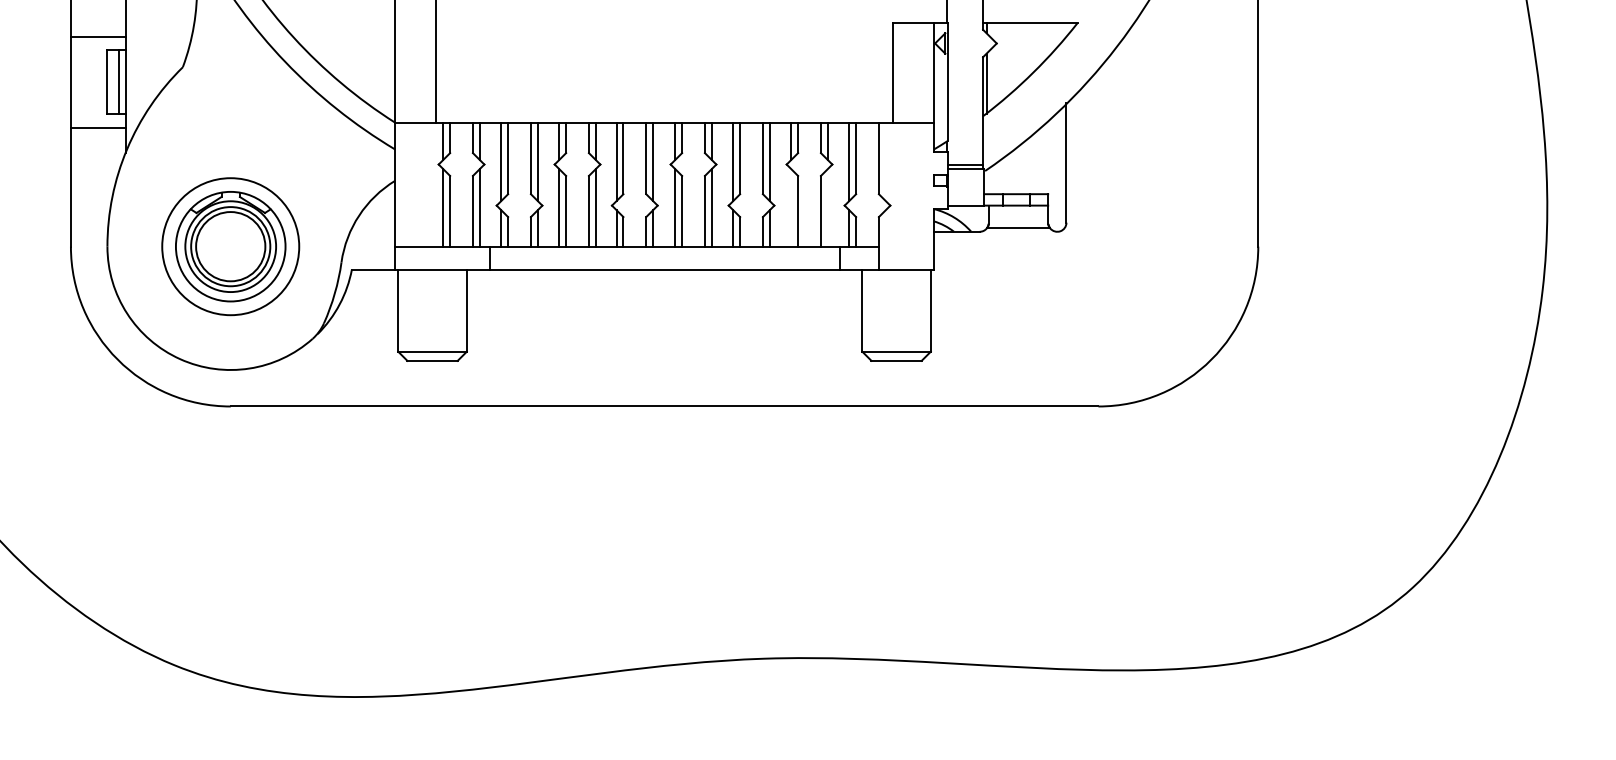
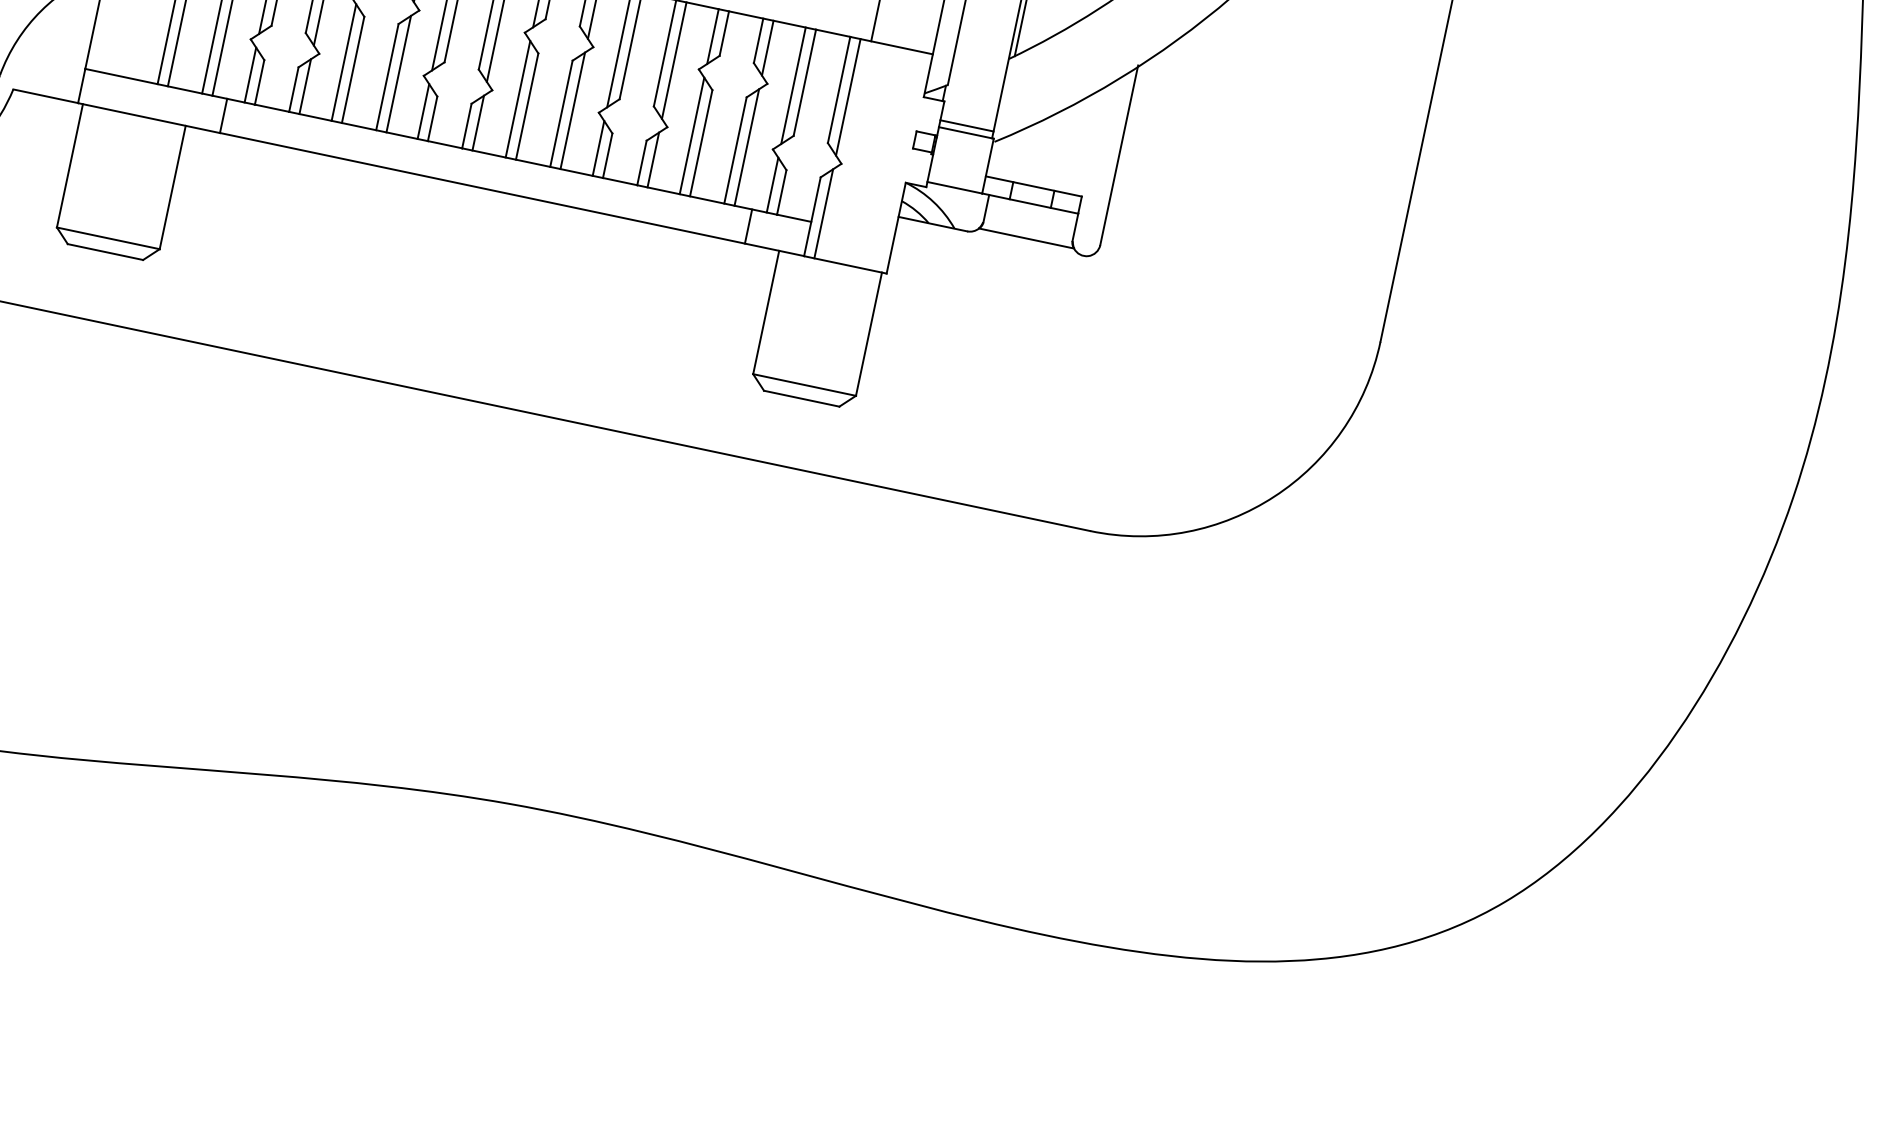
line: (885, 162) -> (847, 97), added
line: (791, 207) -> (692, 135), added
line: (827, 207) -> (746, 146), added
line: (885, 239) -> (823, 213), added

